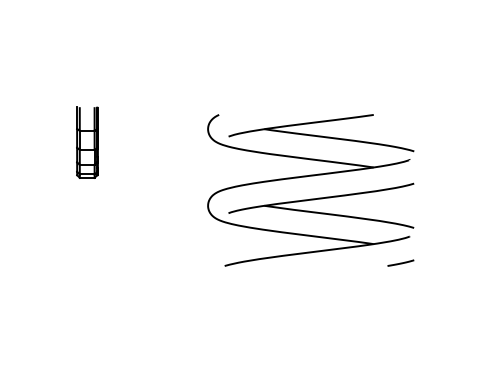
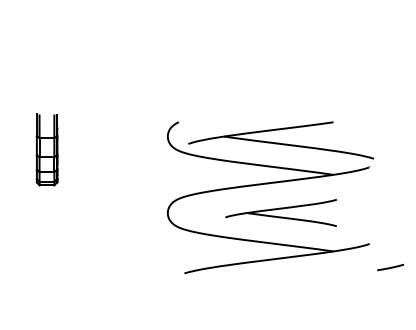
part: (321, 205) -> (281, 212), size x0.6
line: (400, 262) -> (390, 266), moved

